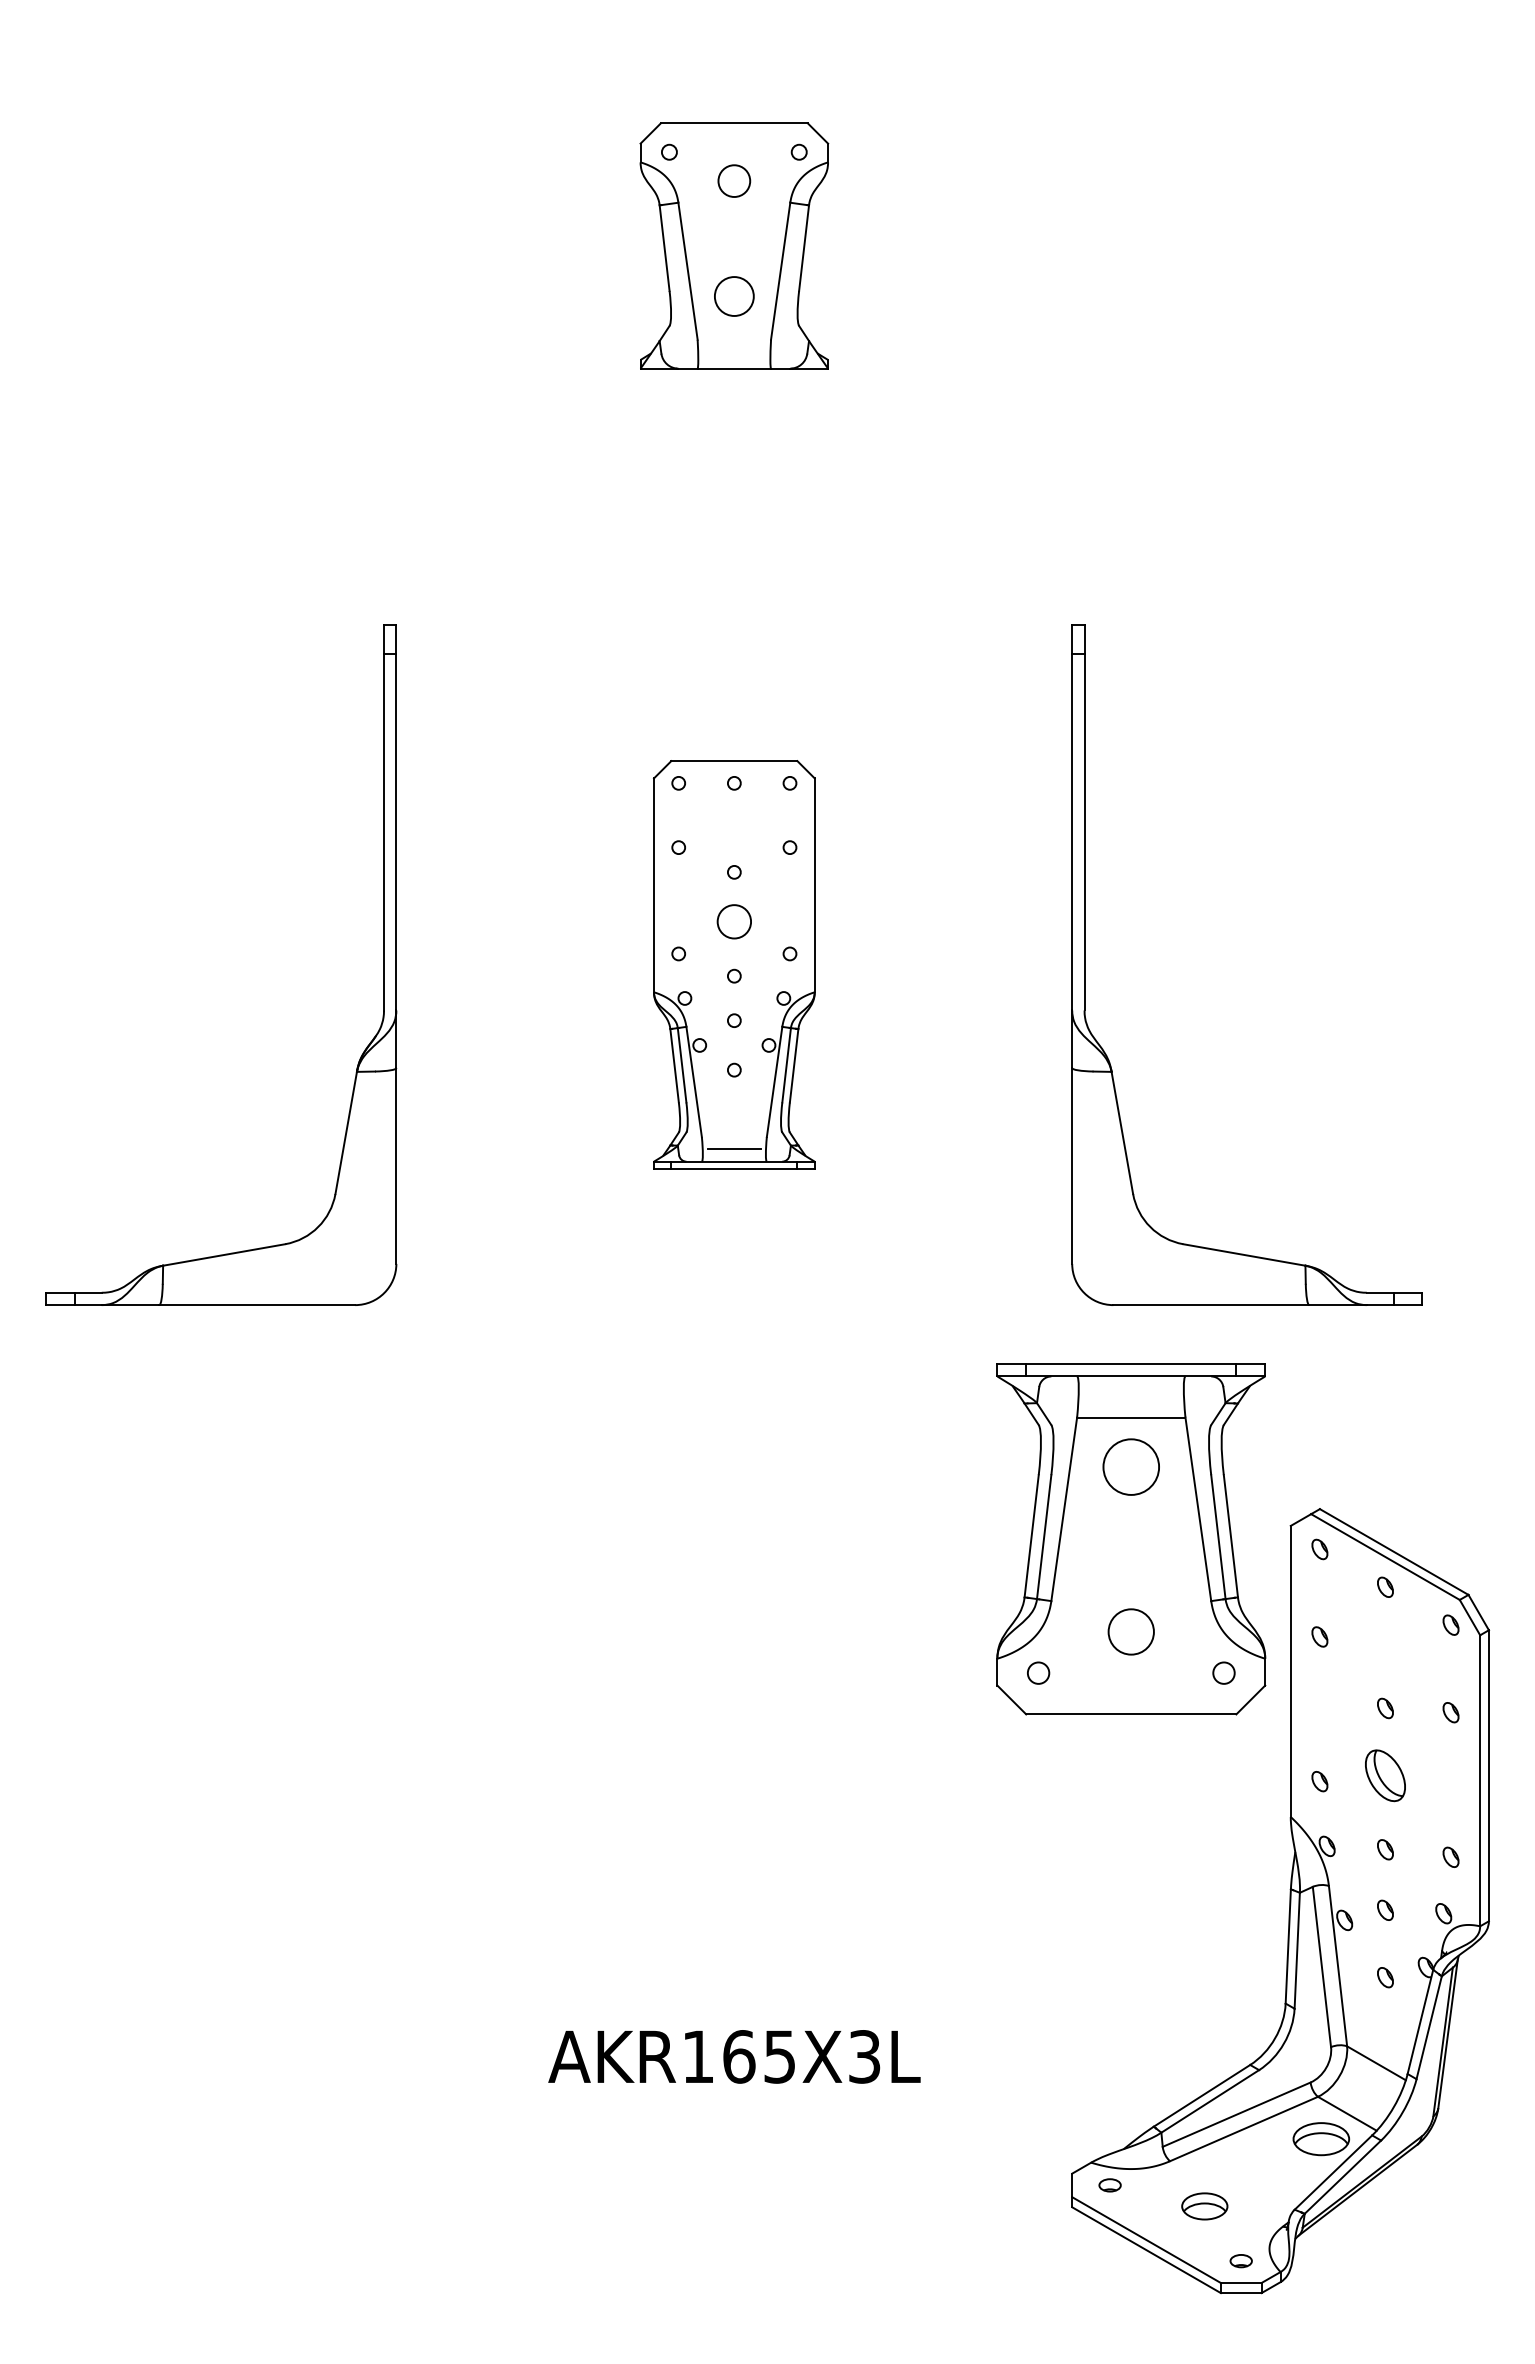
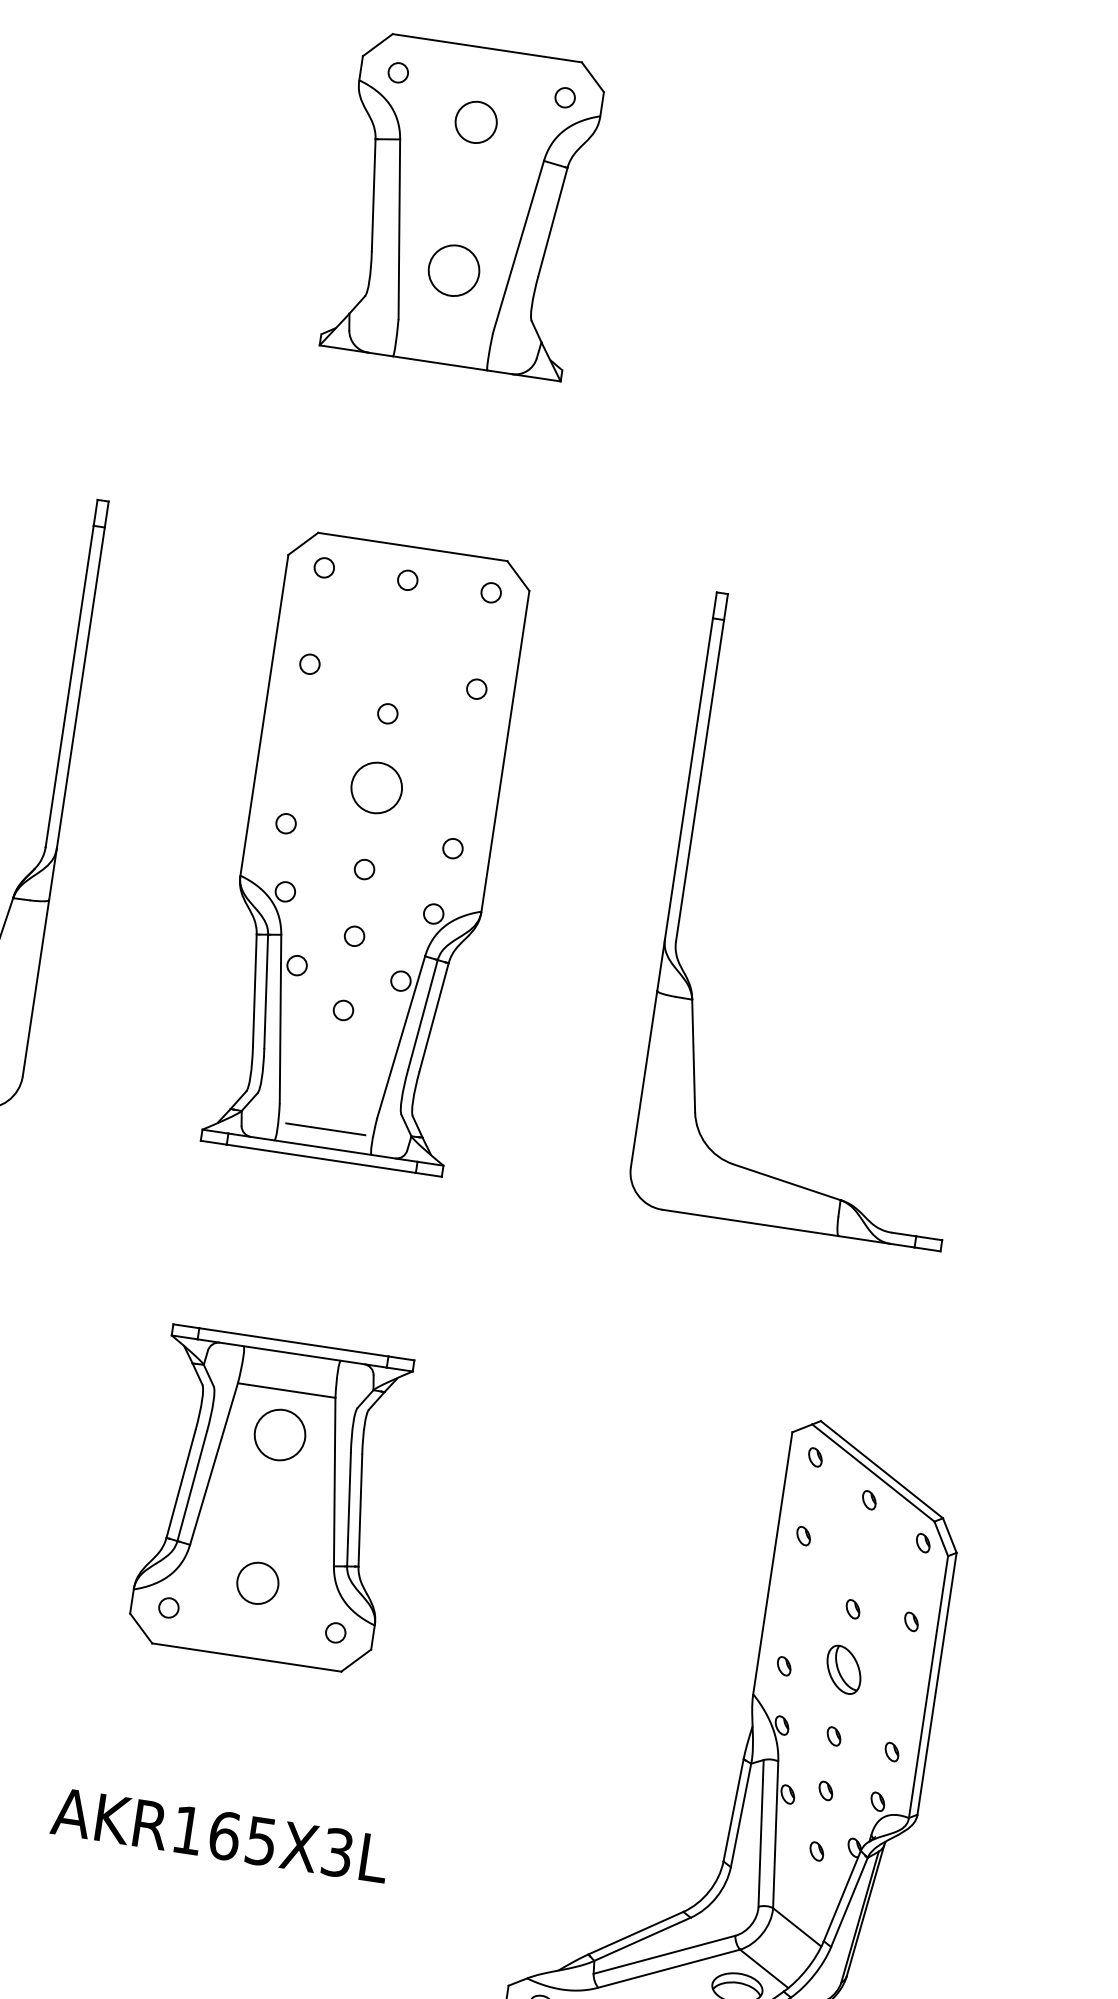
part: (734, 245) -> (464, 205), size x1.43
part: (734, 964) -> (367, 852), size x1.67
part: (1131, 1539) -> (270, 1500), moved

